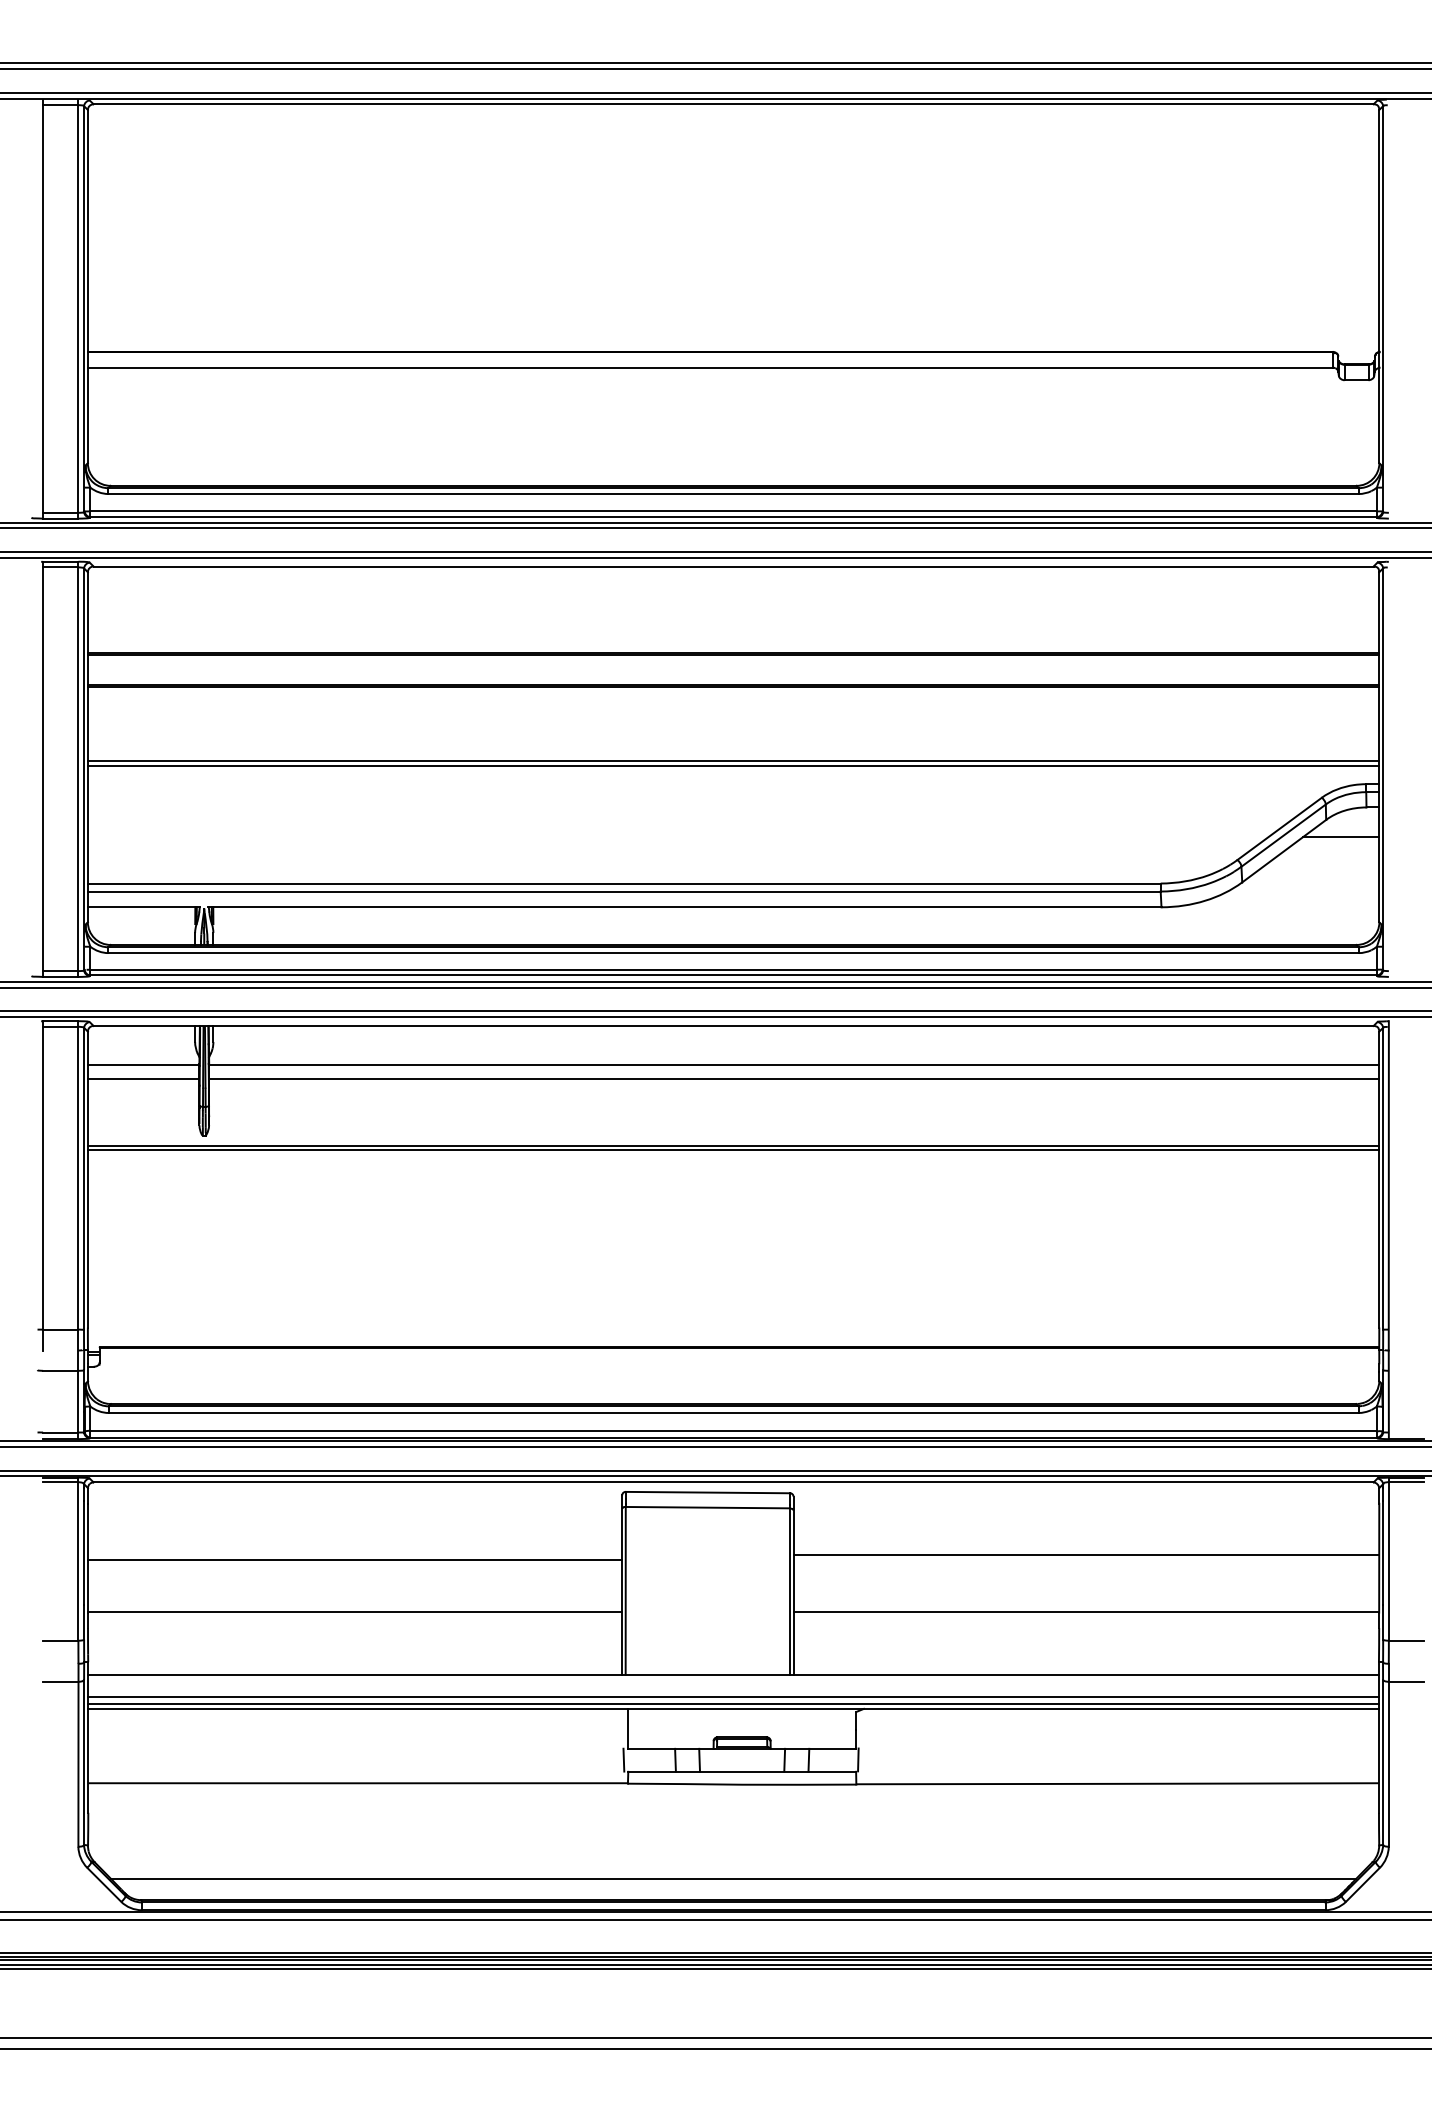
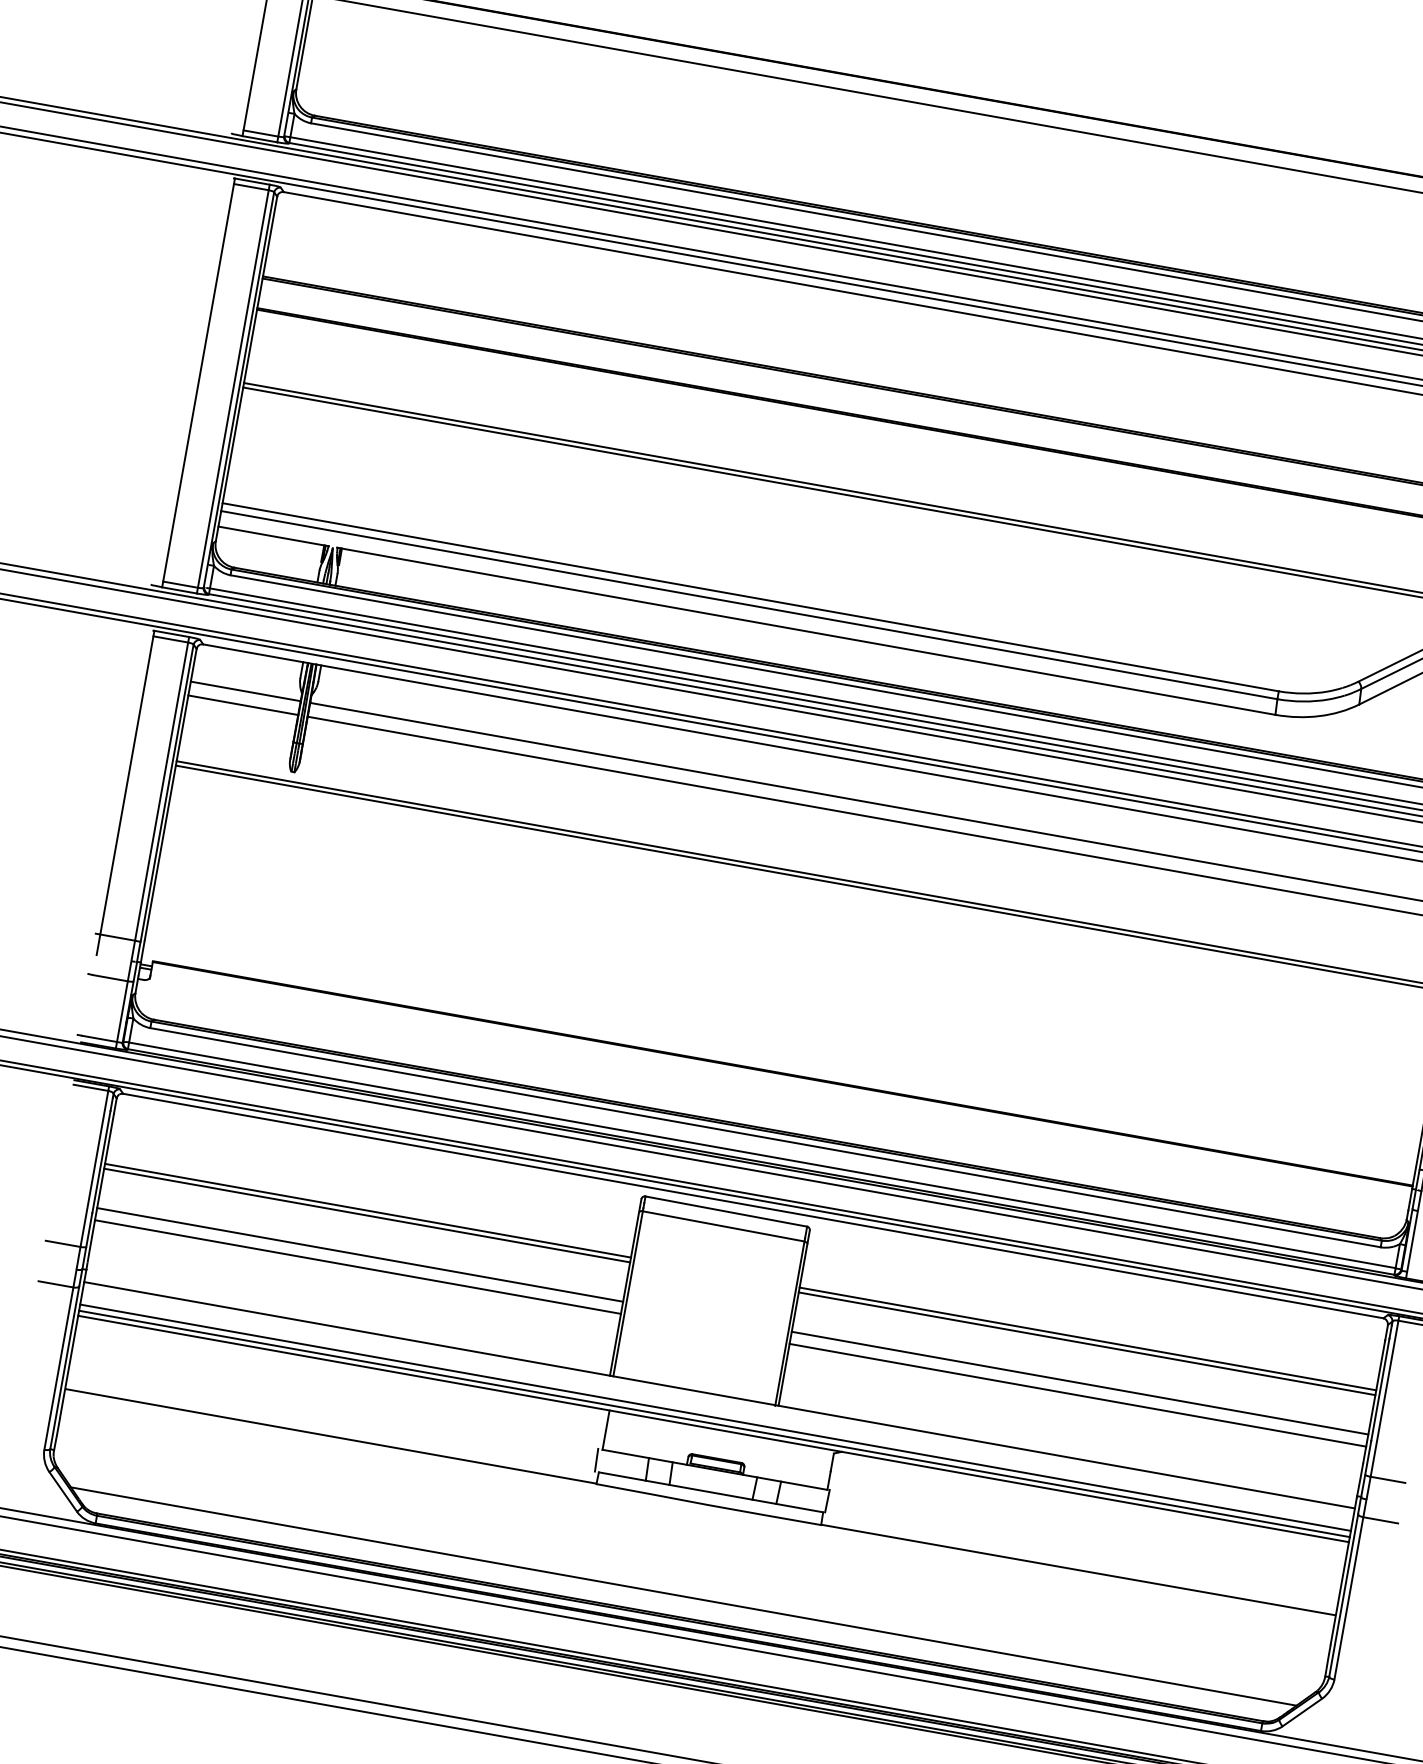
line: (355, 1554) -> (368, 1210), added
line: (1086, 1559) -> (1087, 1343), added
line: (355, 1599) -> (360, 1254), added
line: (1086, 1599) -> (1080, 1383), added

